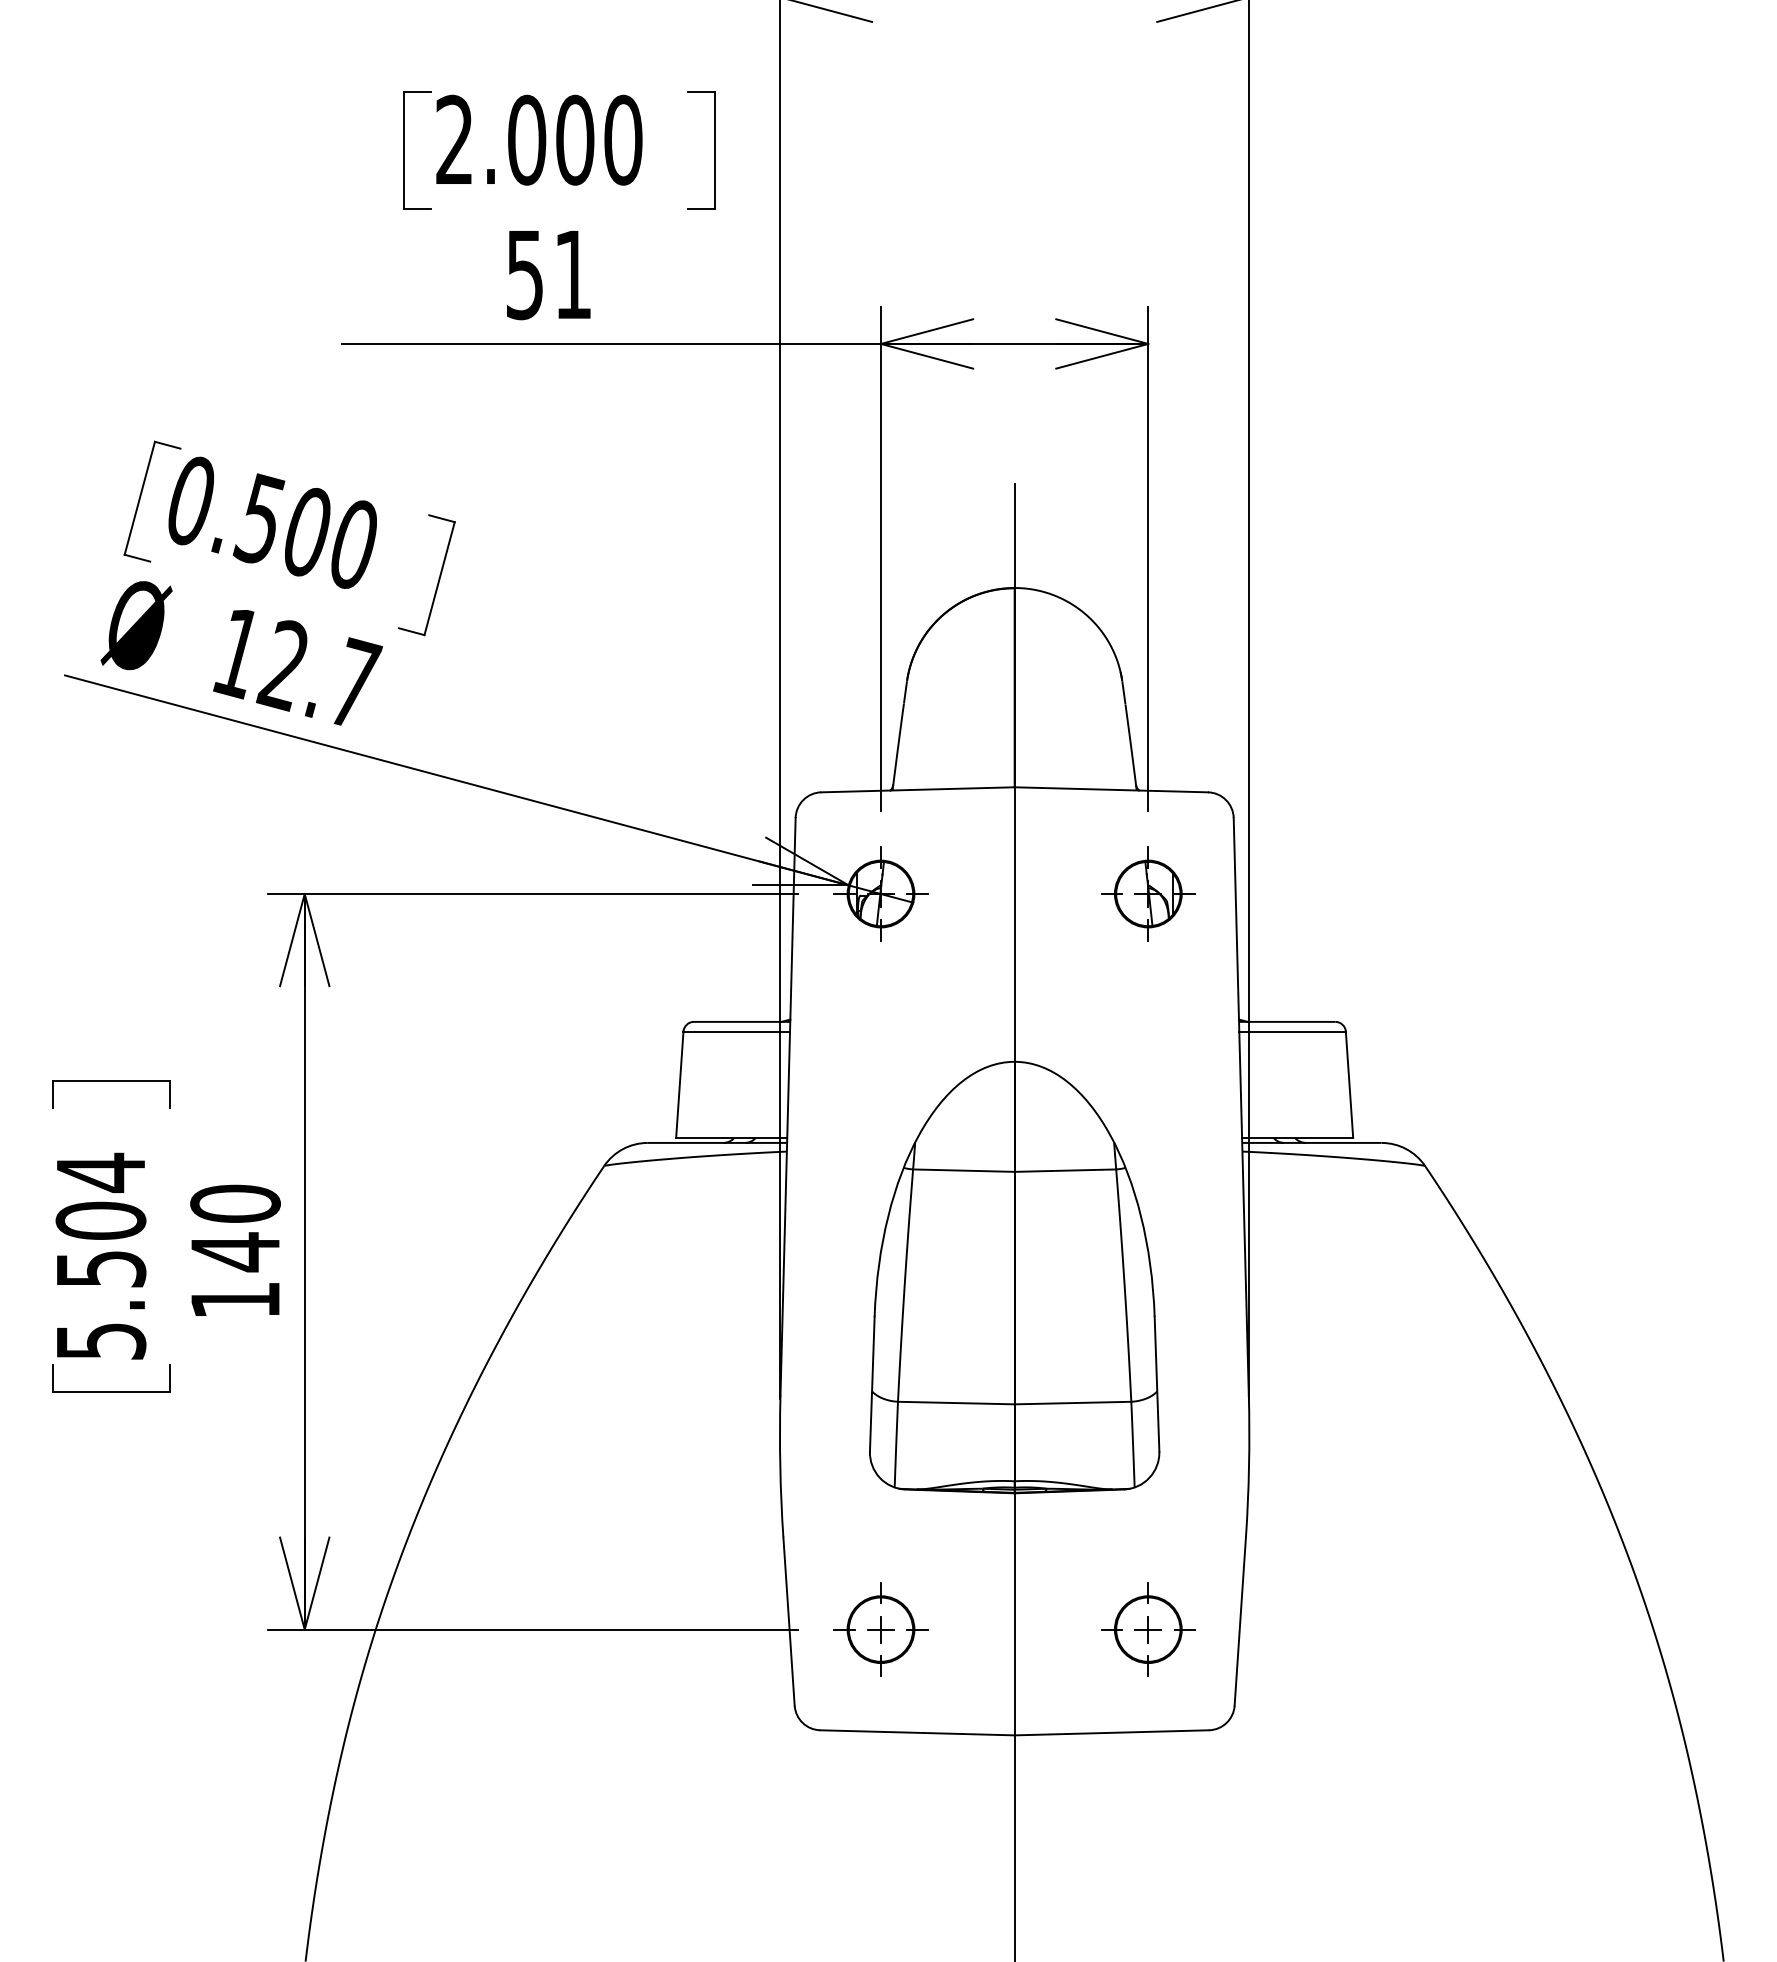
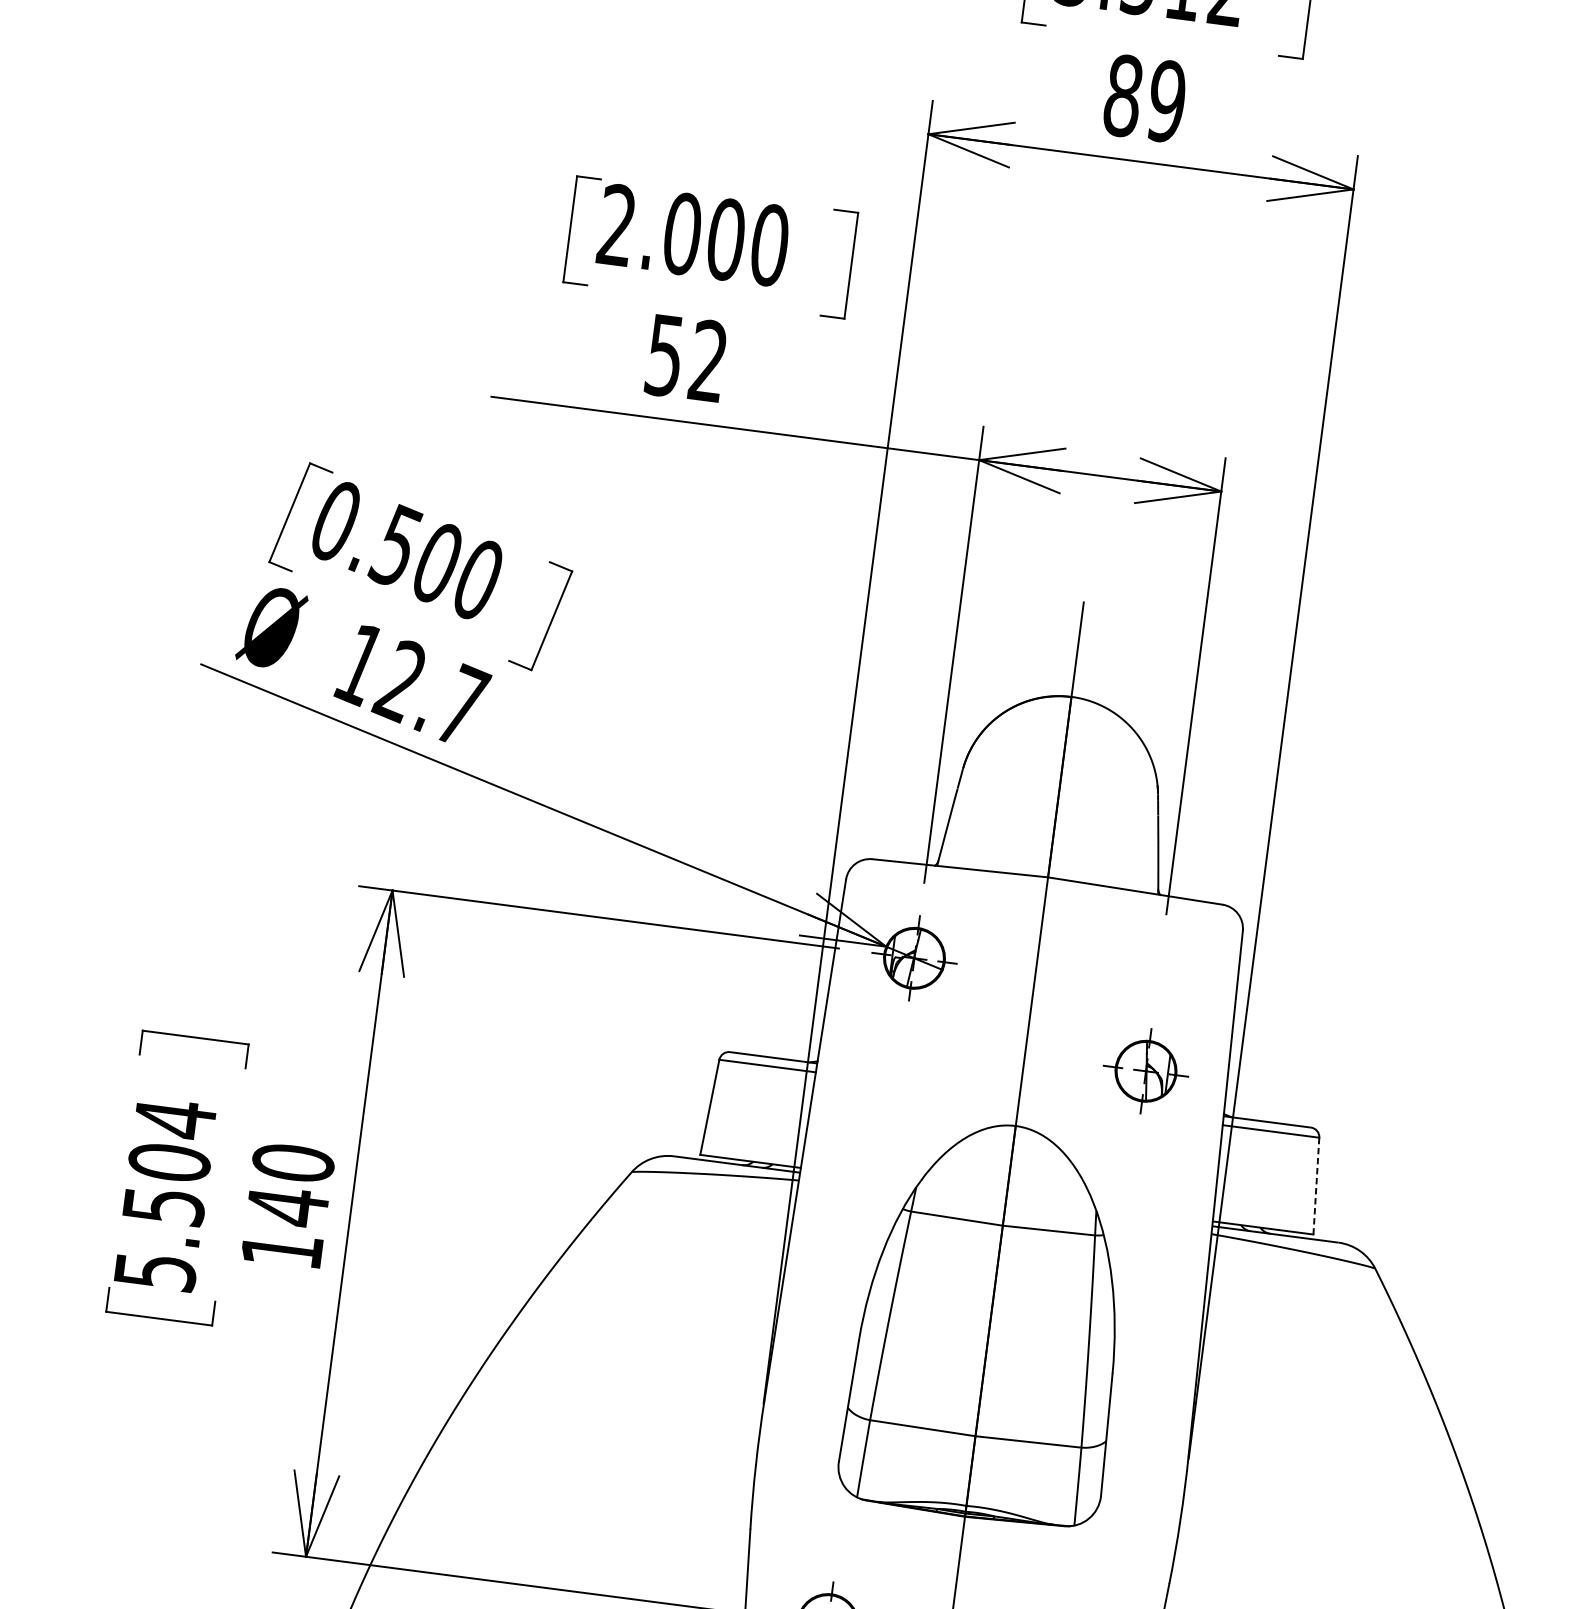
text: (572, 273) -> (708, 360), 51 -> 52
part: (1148, 893) -> (1146, 1070), moved
line: (1349, 1084) -> (1316, 1185), solid -> dashed

